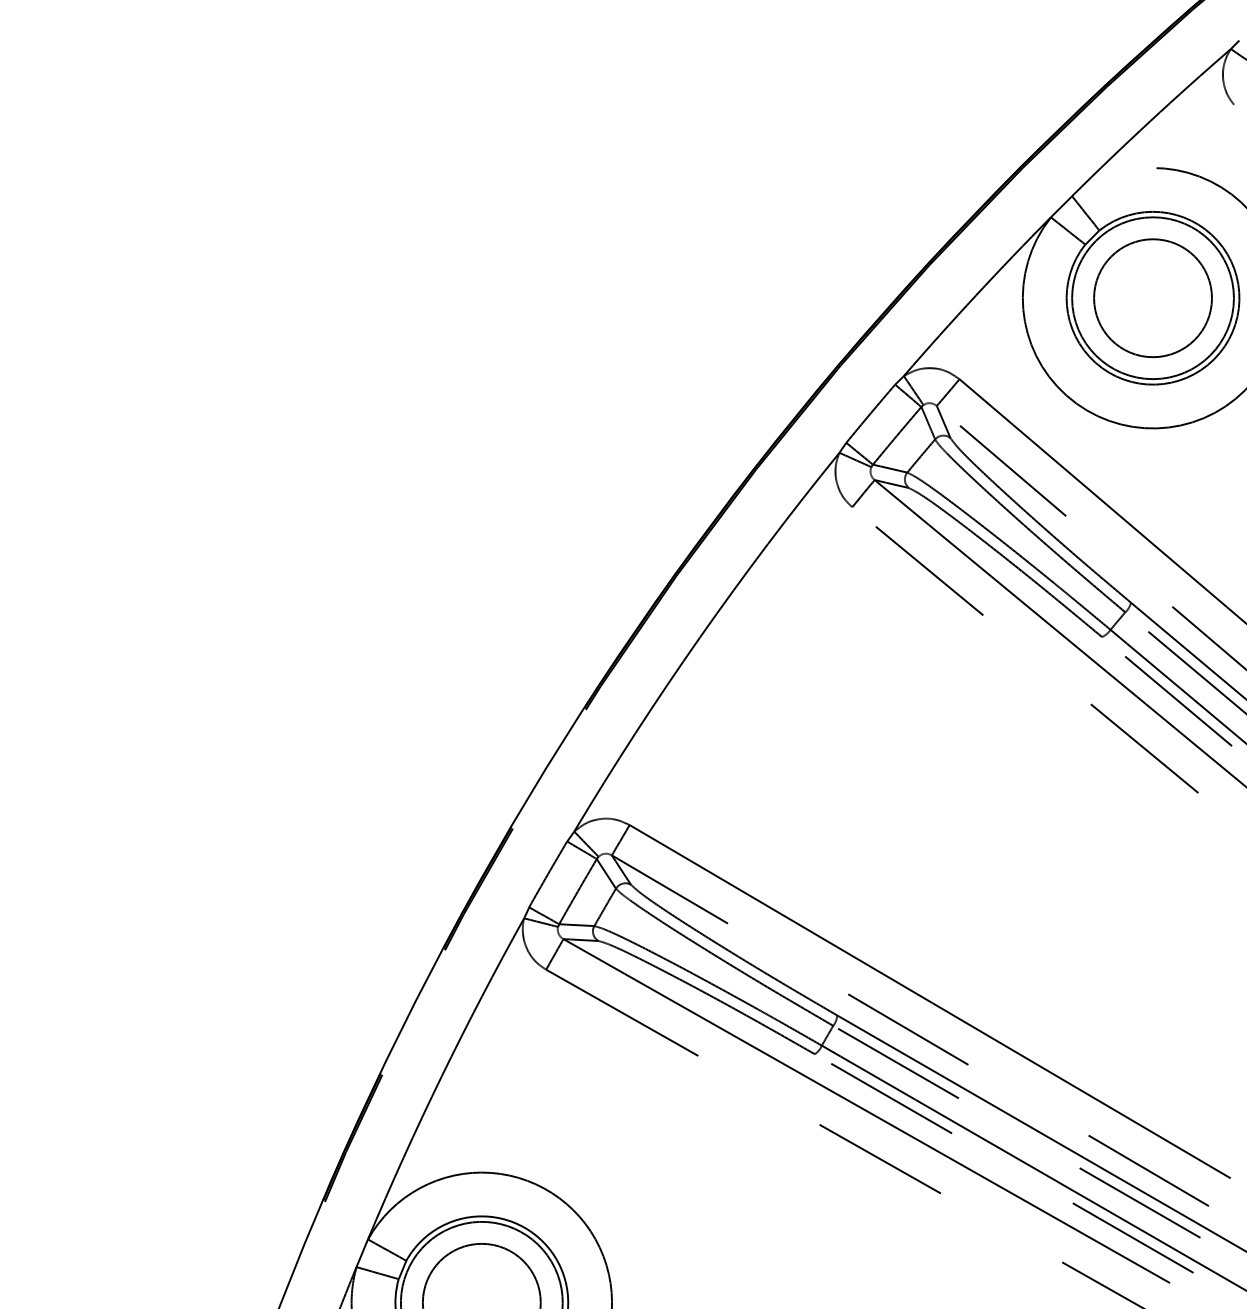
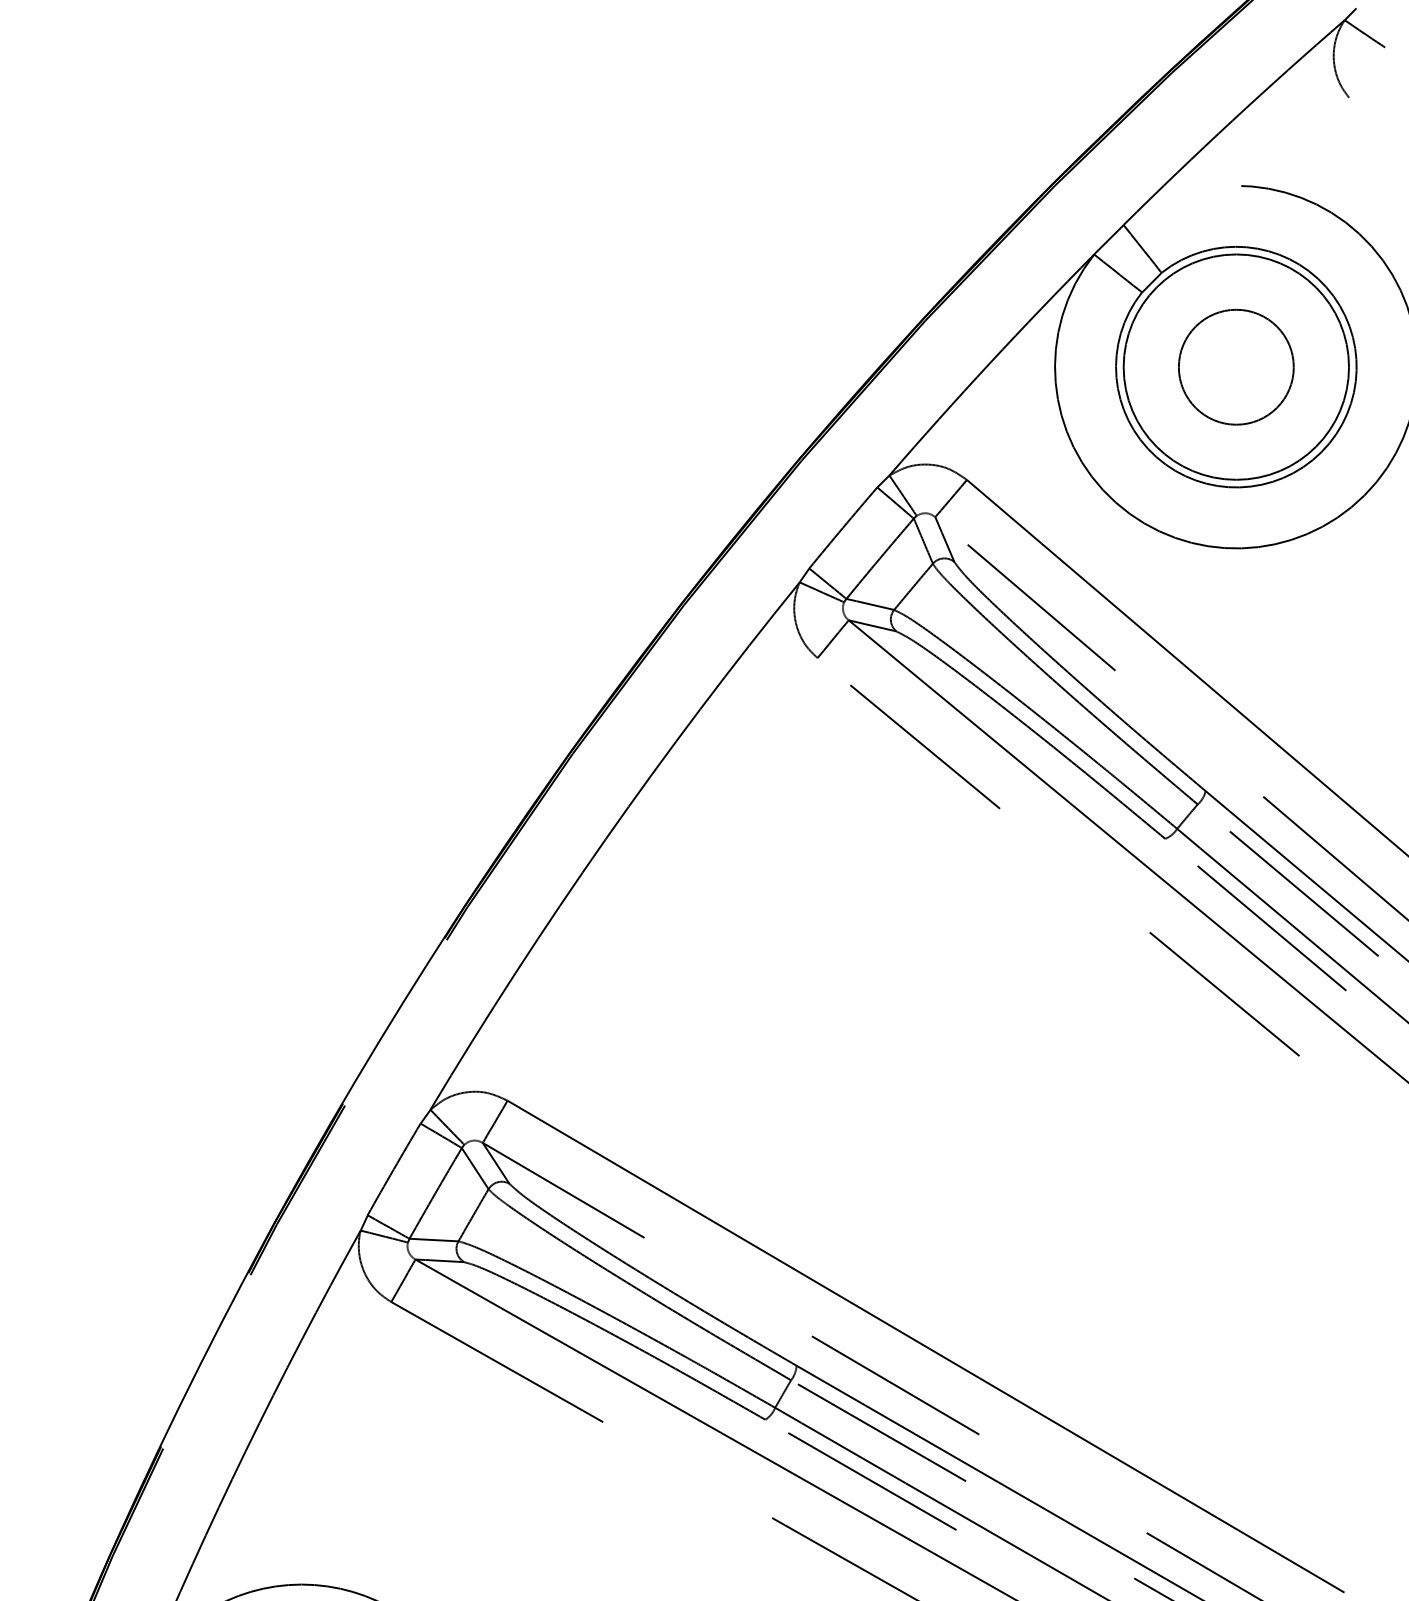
circle: (1152, 298) -> (1235, 367), size x0.7

